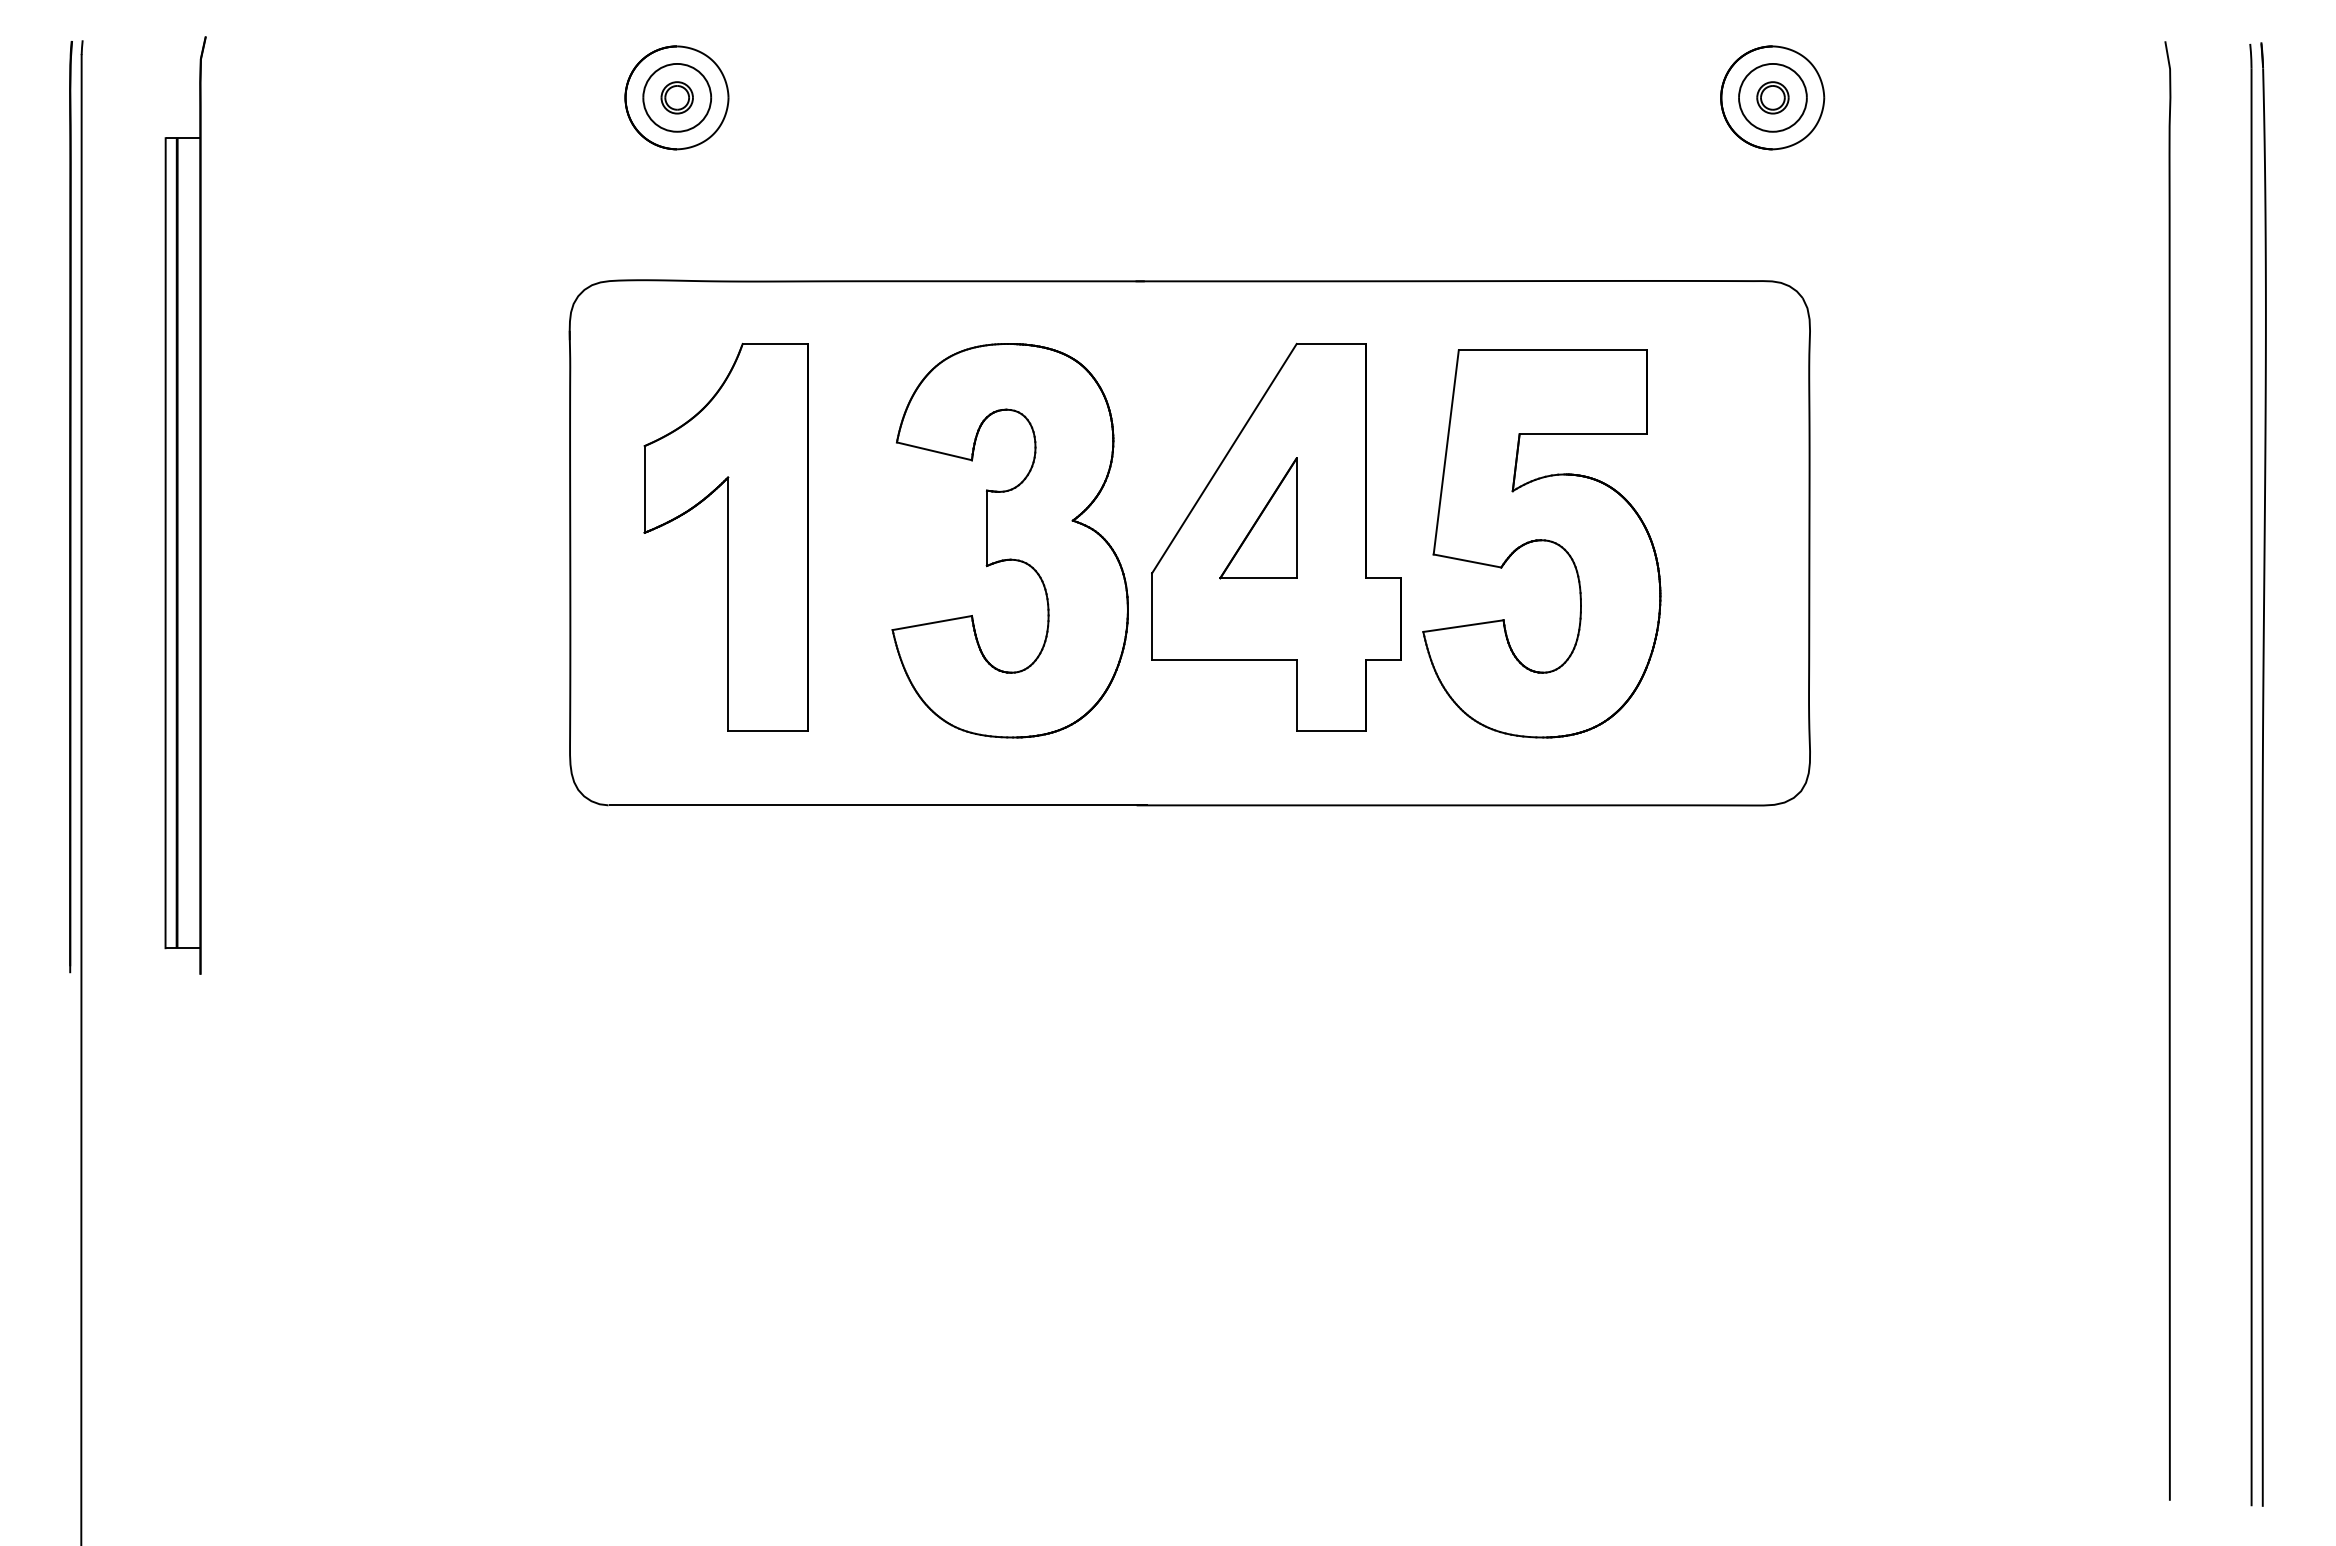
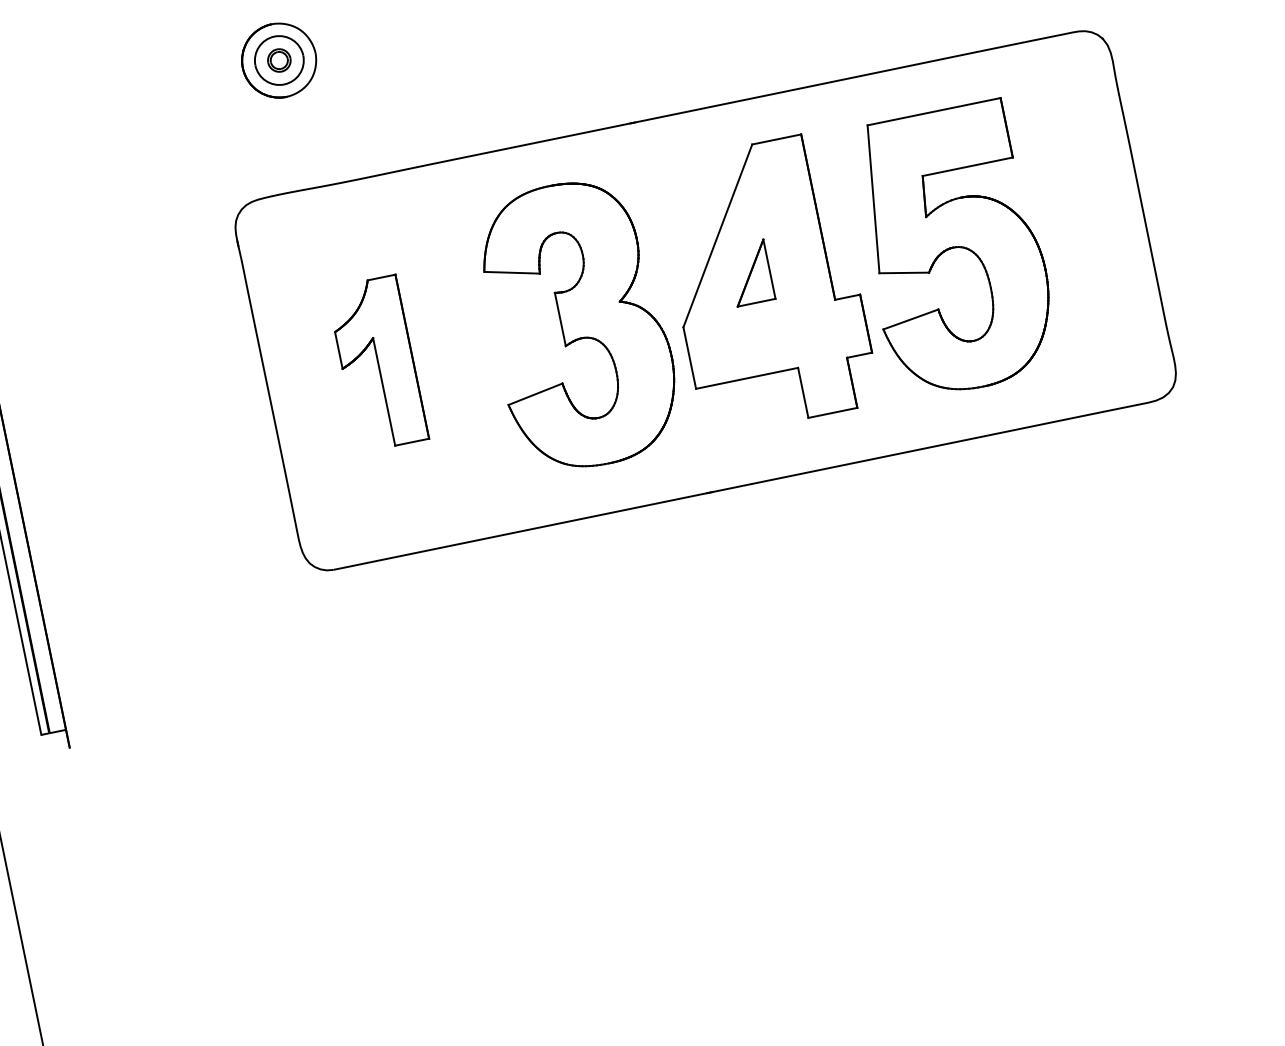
part: (1258, 518) -> (750, 273), size x0.7
part: (725, 537) -> (377, 363), size x0.6

